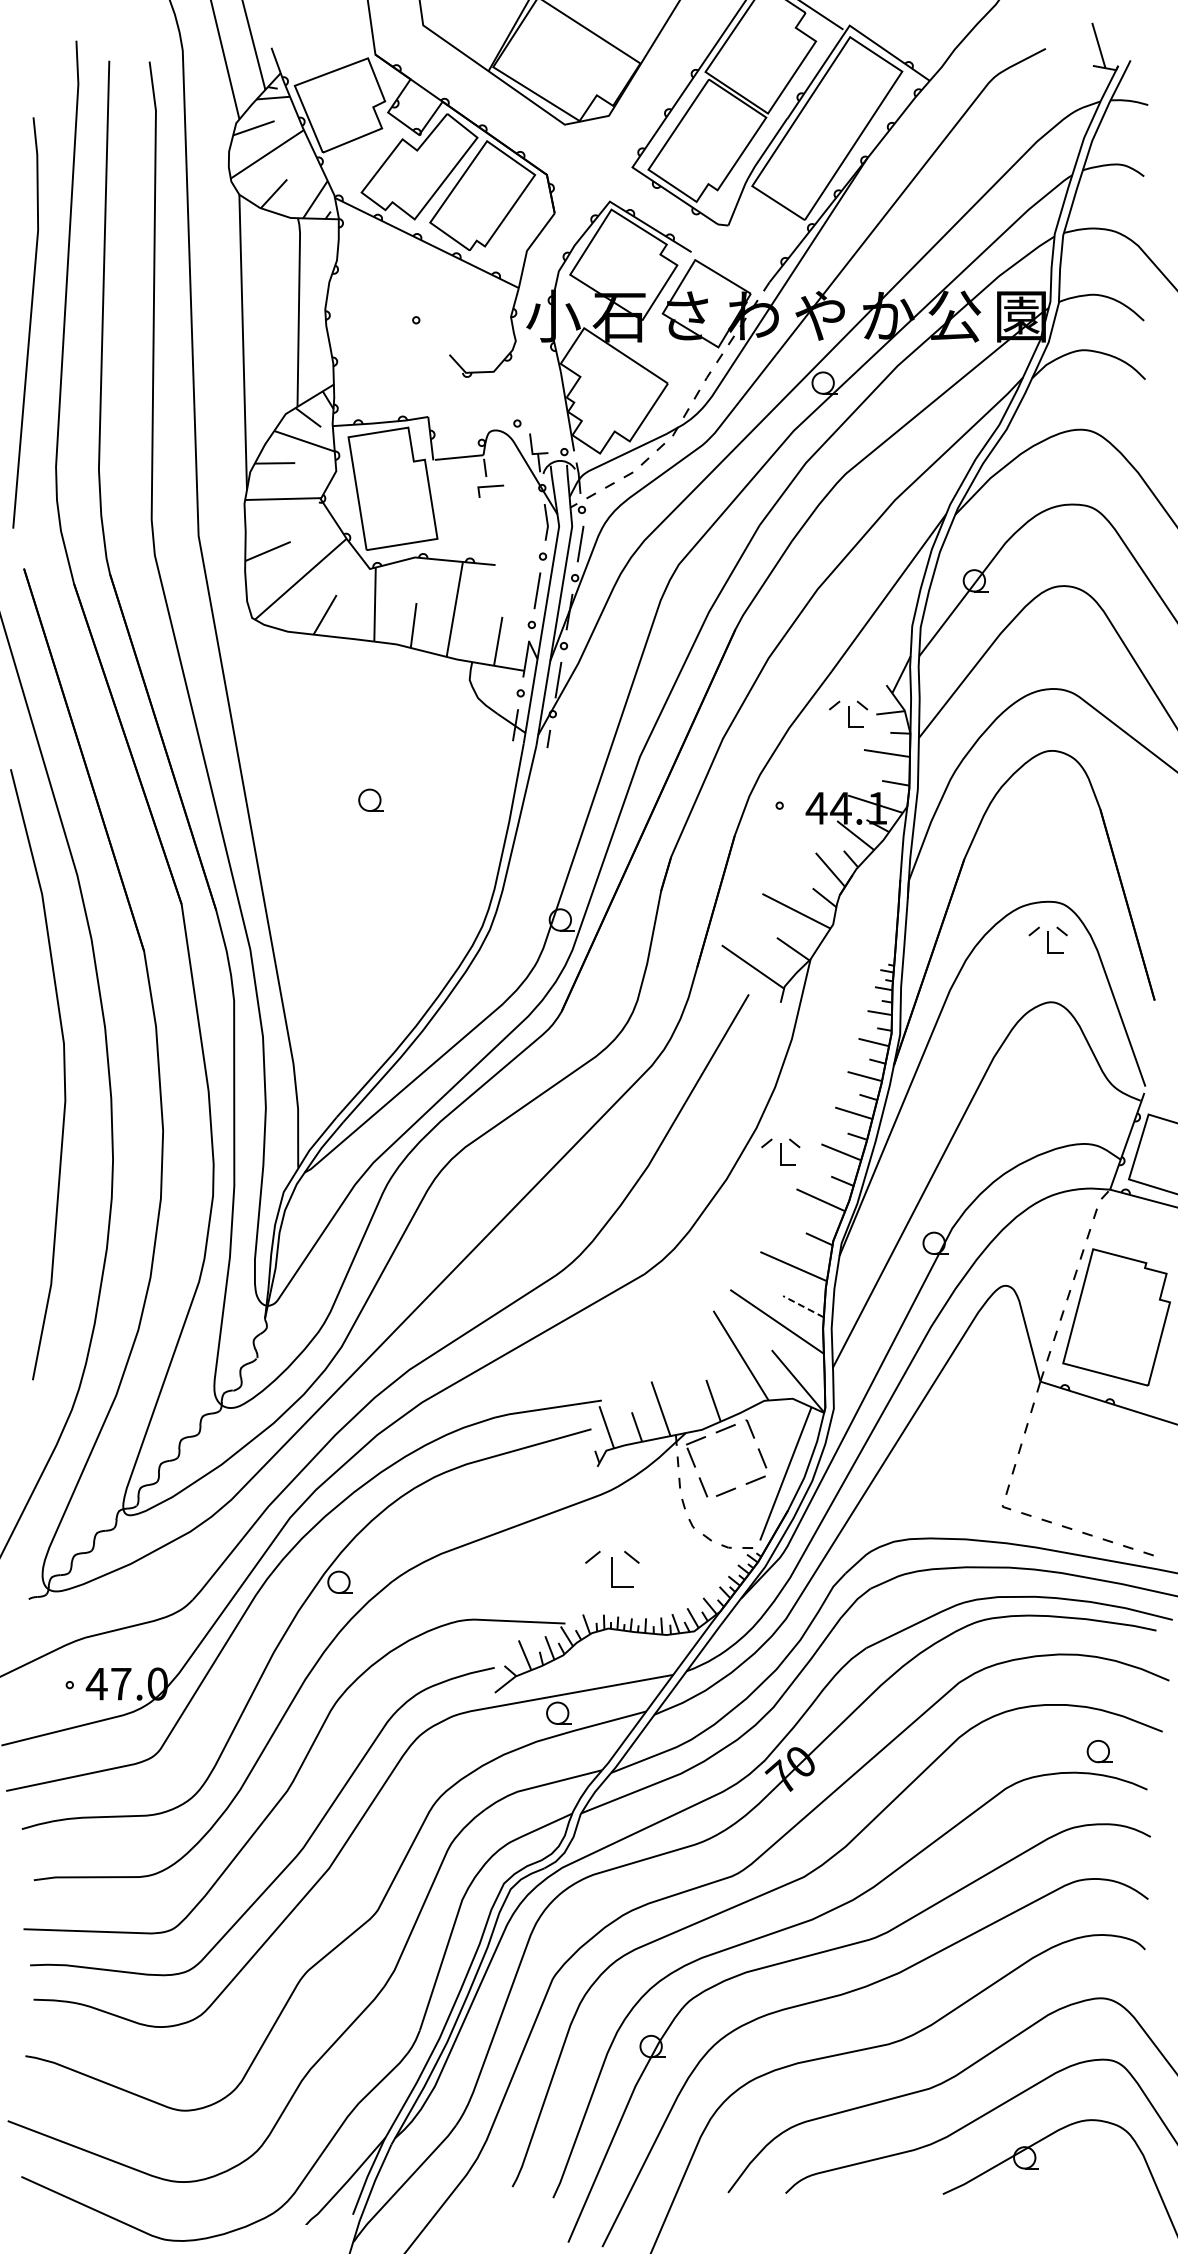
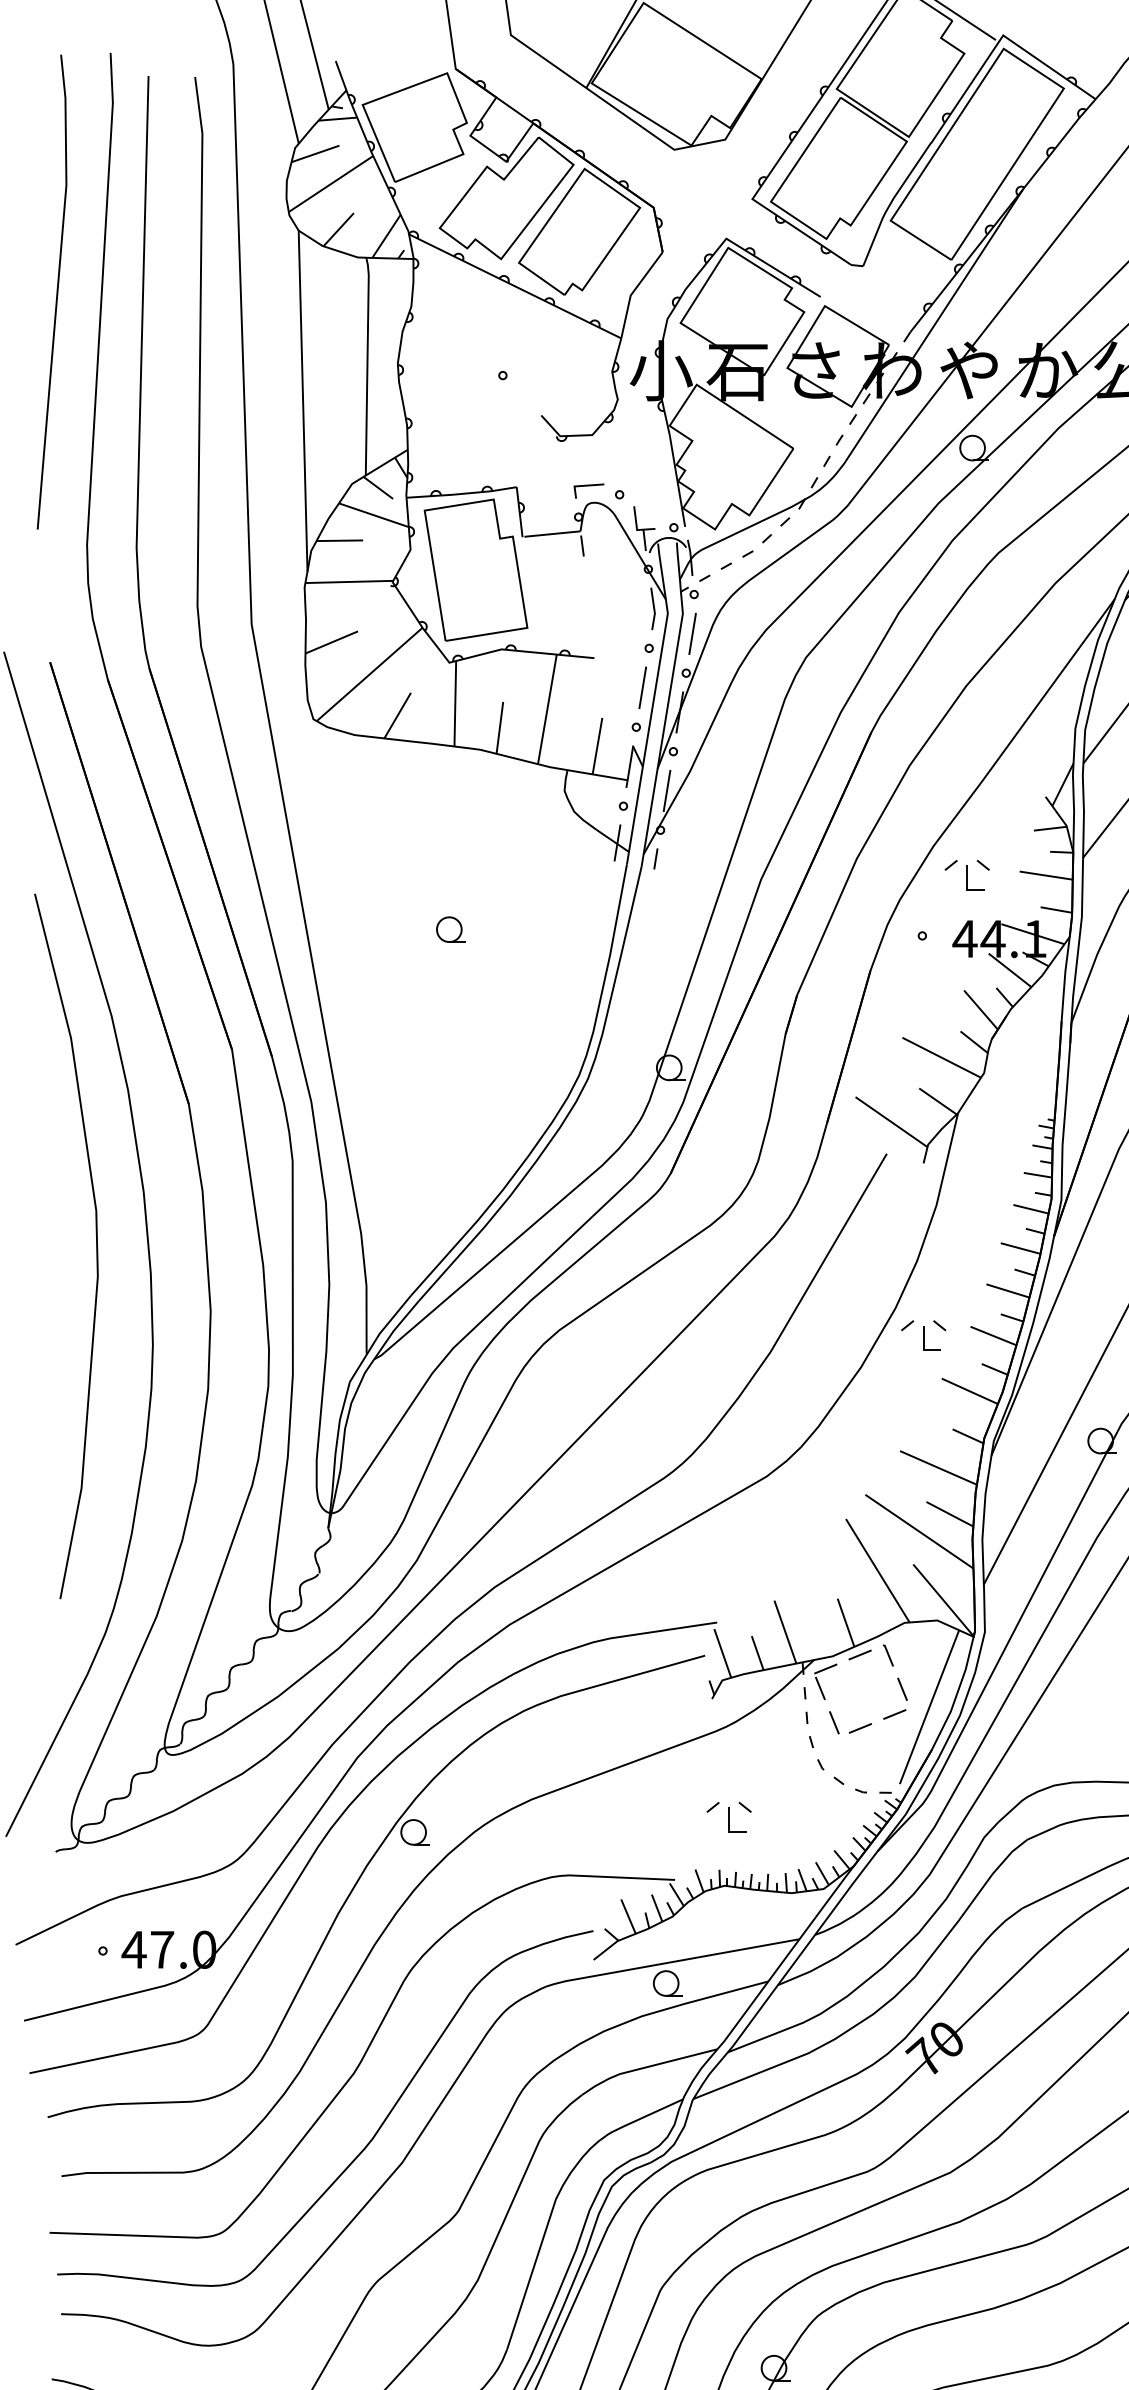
line: (29, 322) -> (56, 291), moved
line: (490, 487) -> (588, 486), moved
part: (848, 713) -> (967, 874), moved
line: (803, 1306) -> (949, 1513), dashed -> solid
part: (611, 1568) -> (728, 1816), size x0.71

